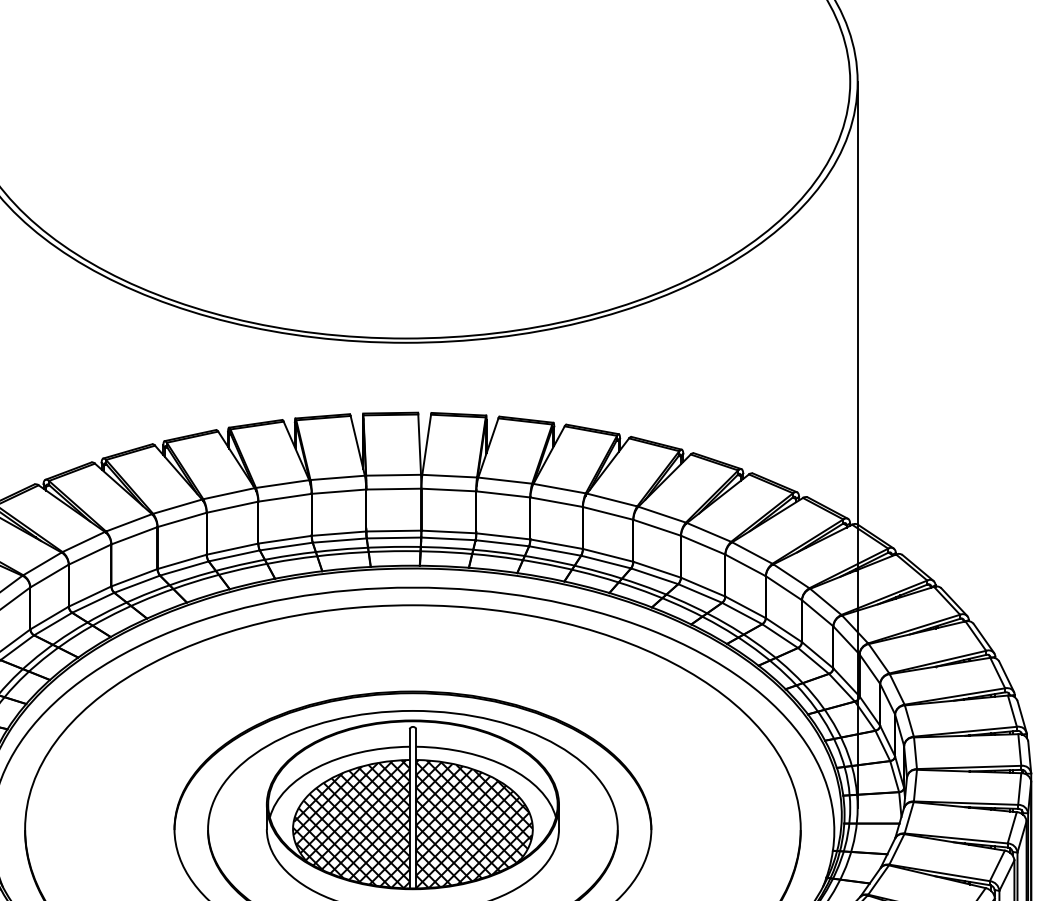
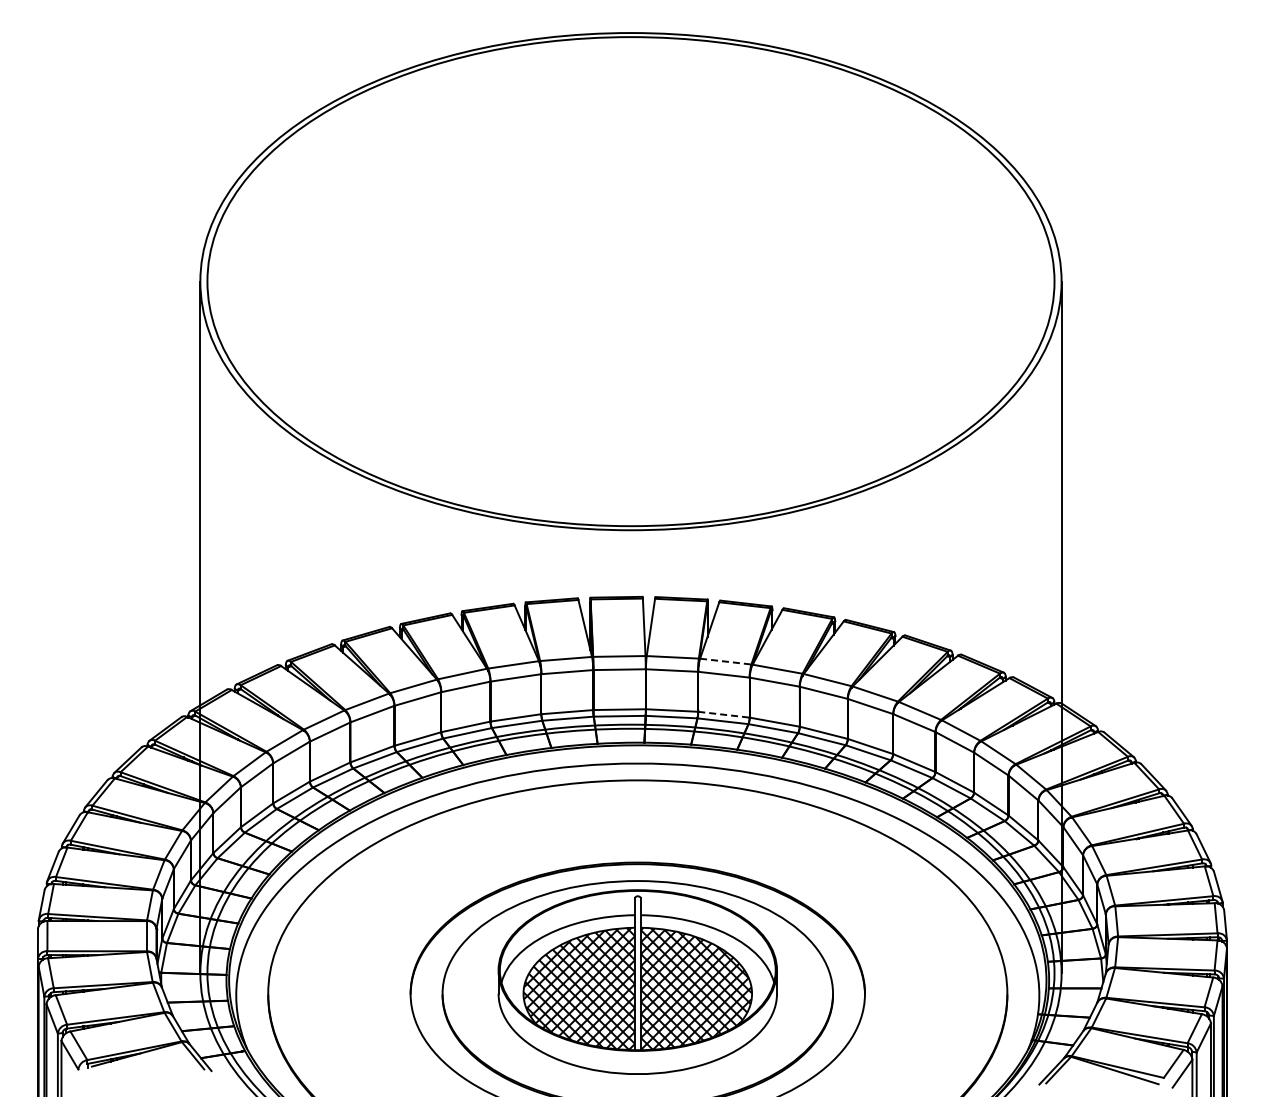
line: (504, 480) -> (725, 661), solid -> dashed
line: (502, 536) -> (723, 714), solid -> dashed

